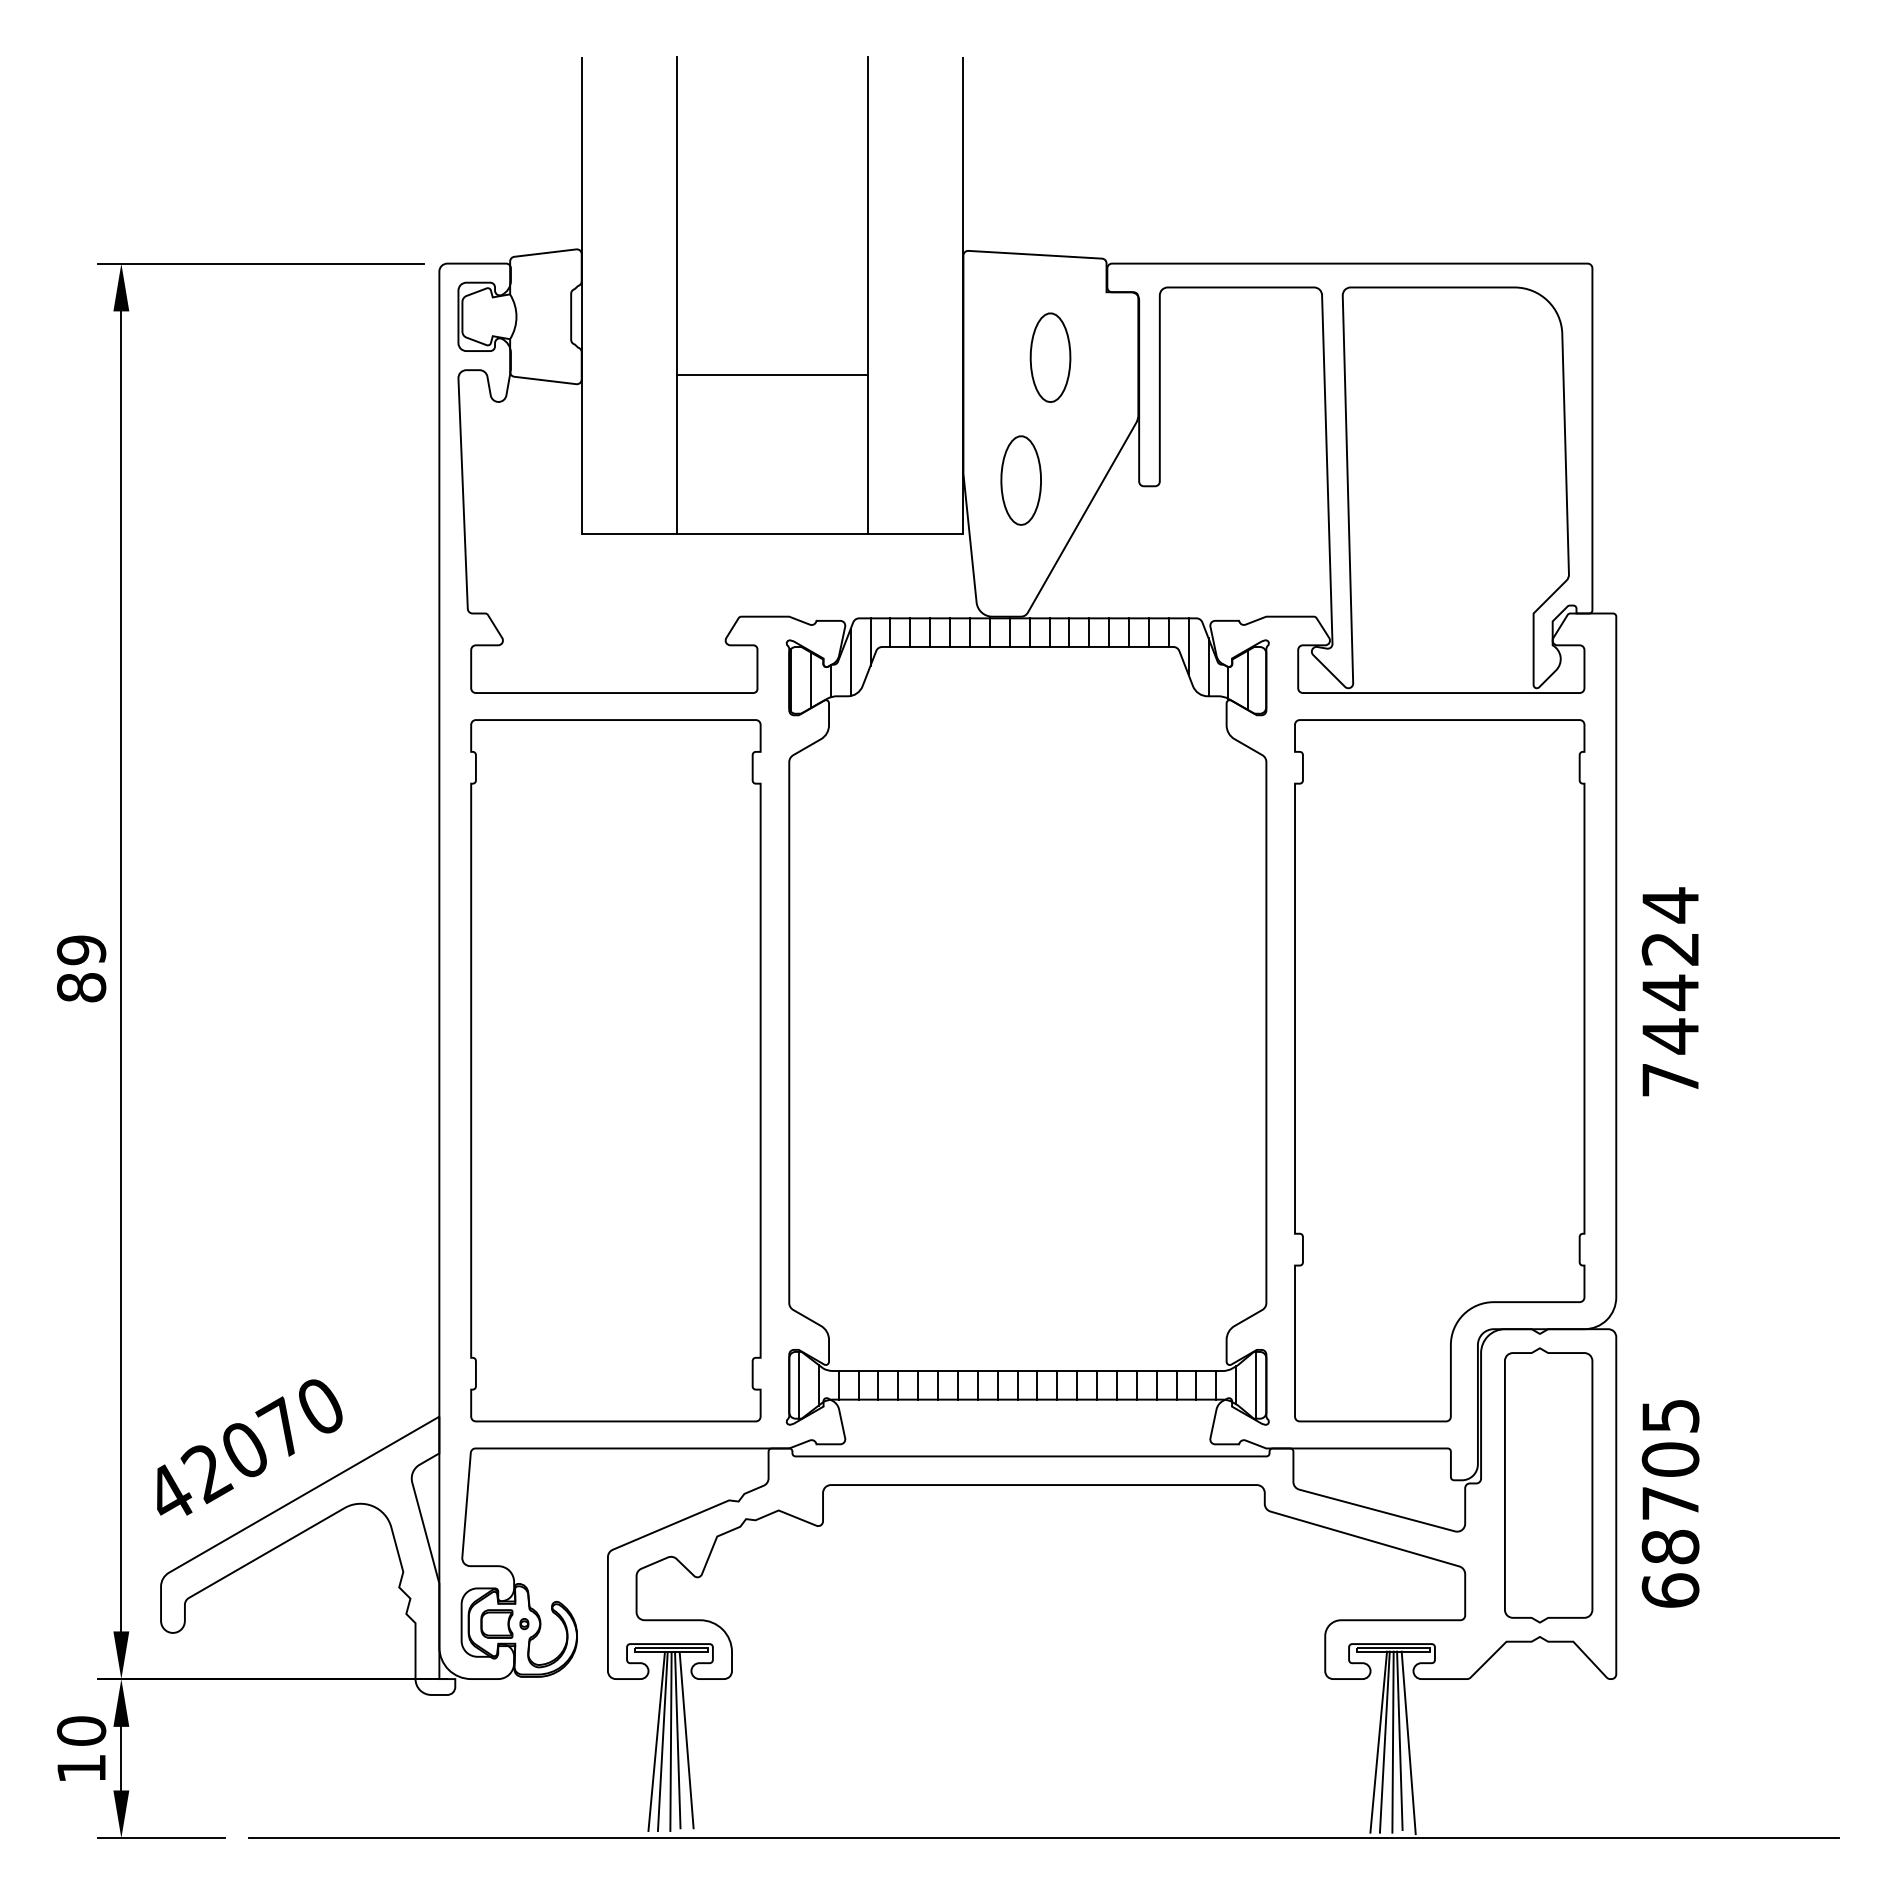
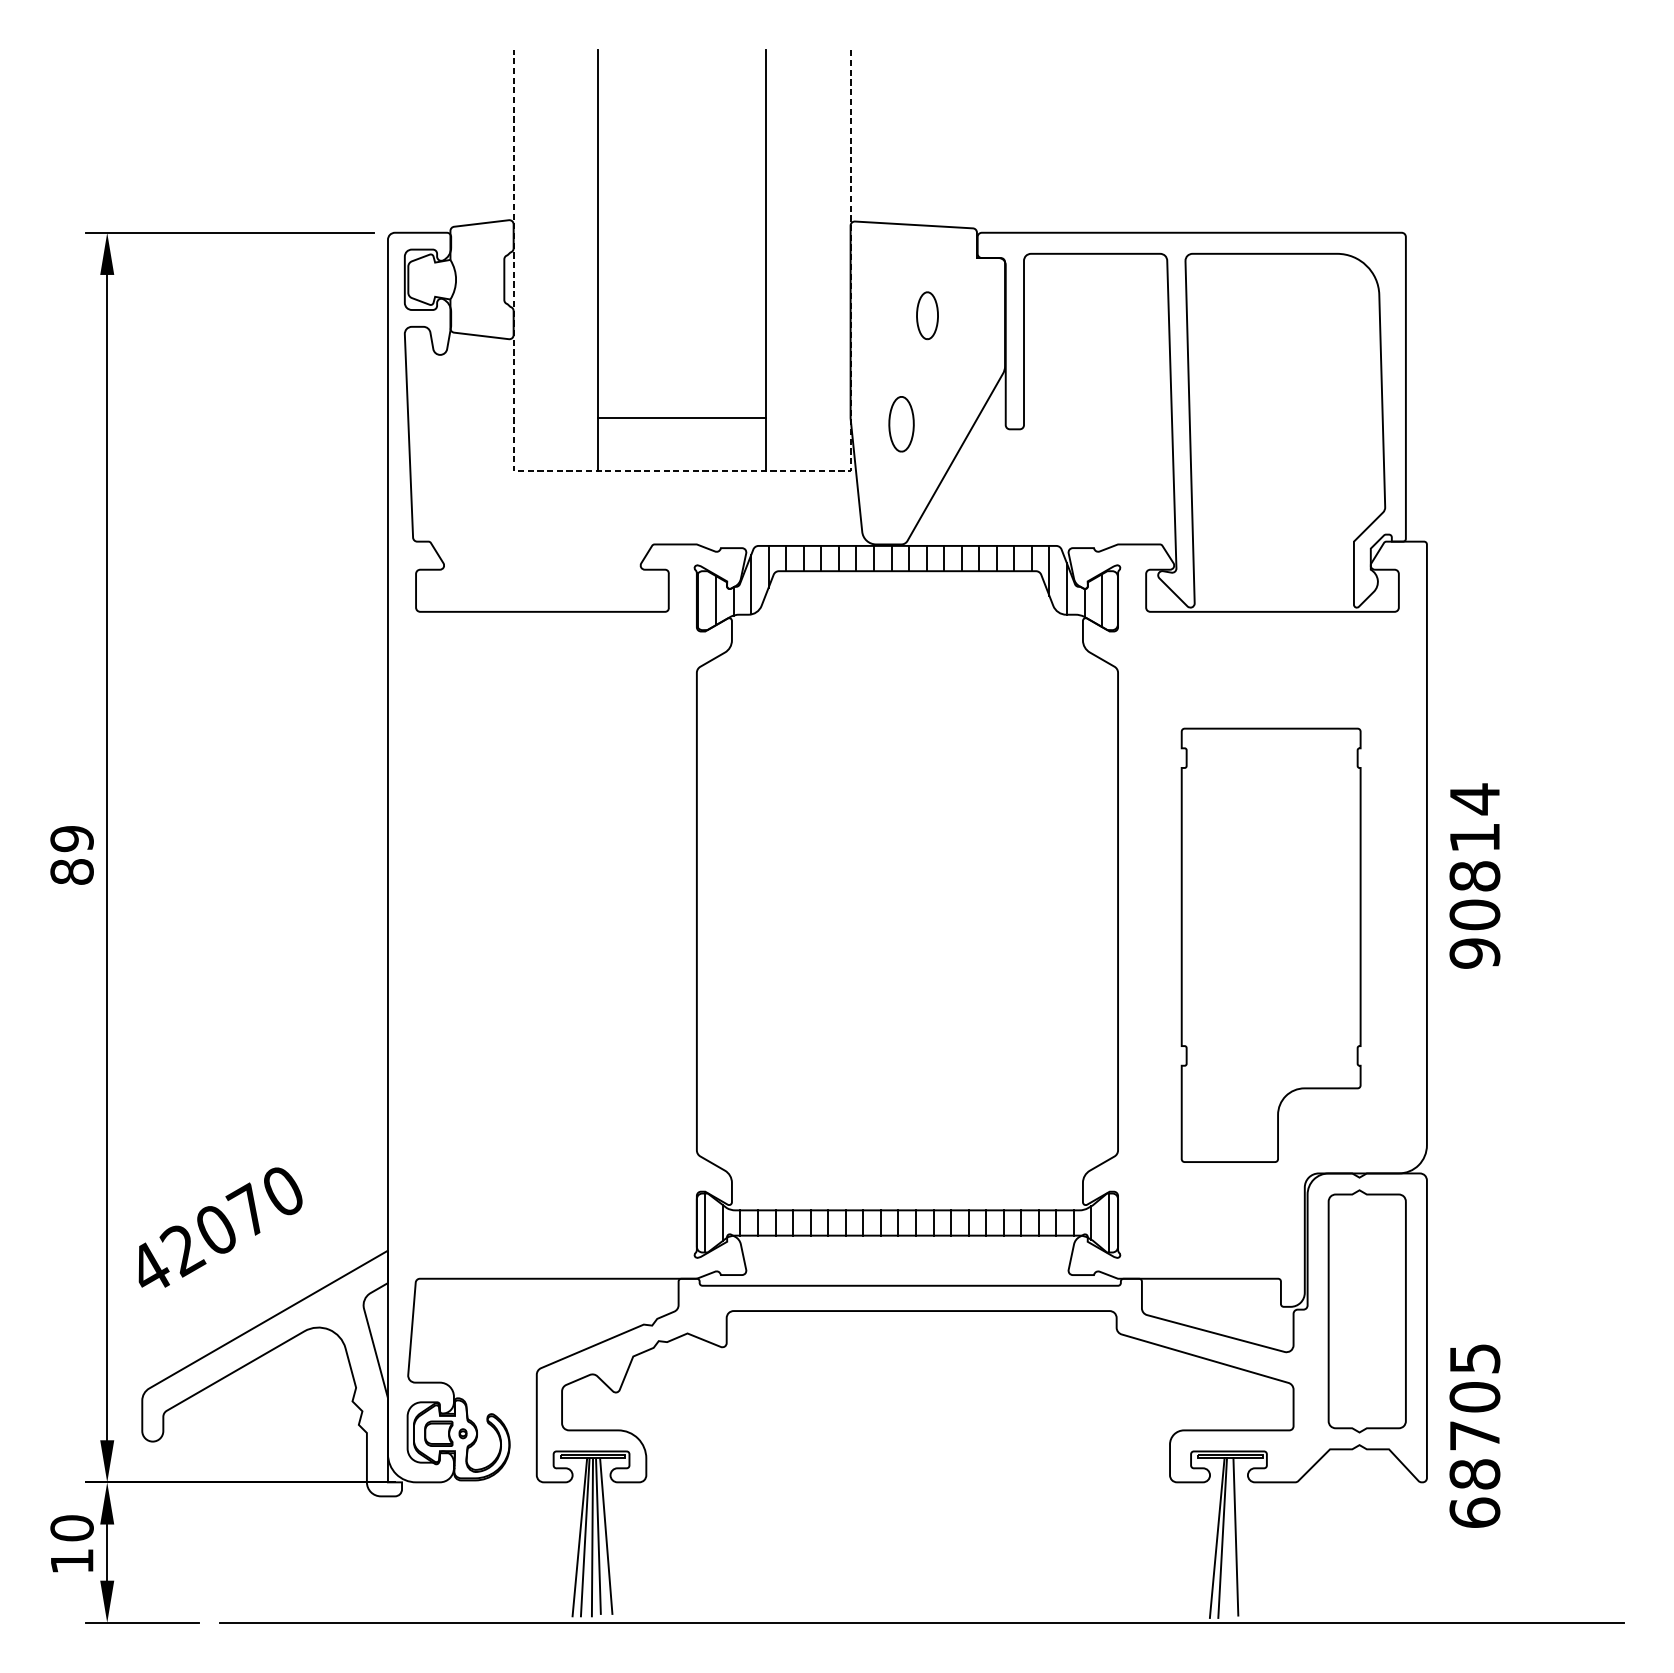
part: (1050, 357) -> (927, 315), size x0.6
line: (772, 374) -> (682, 417), moved
part: (1020, 480) -> (901, 424), size x0.7
line: (772, 533) -> (682, 471), solid -> dashed
text: (1670, 1015) -> (1474, 896), 74424 -> 90814
part: (615, 1070) -> (543, 945), removed
part: (1439, 1070) -> (1270, 945), size x0.7
text: (249, 1447) -> (220, 1227), moved
text: (1670, 1503) -> (1474, 1435), moved
line: (1392, 1741) -> (1229, 1537), removed
line: (1408, 1742) -> (1243, 1538), removed

